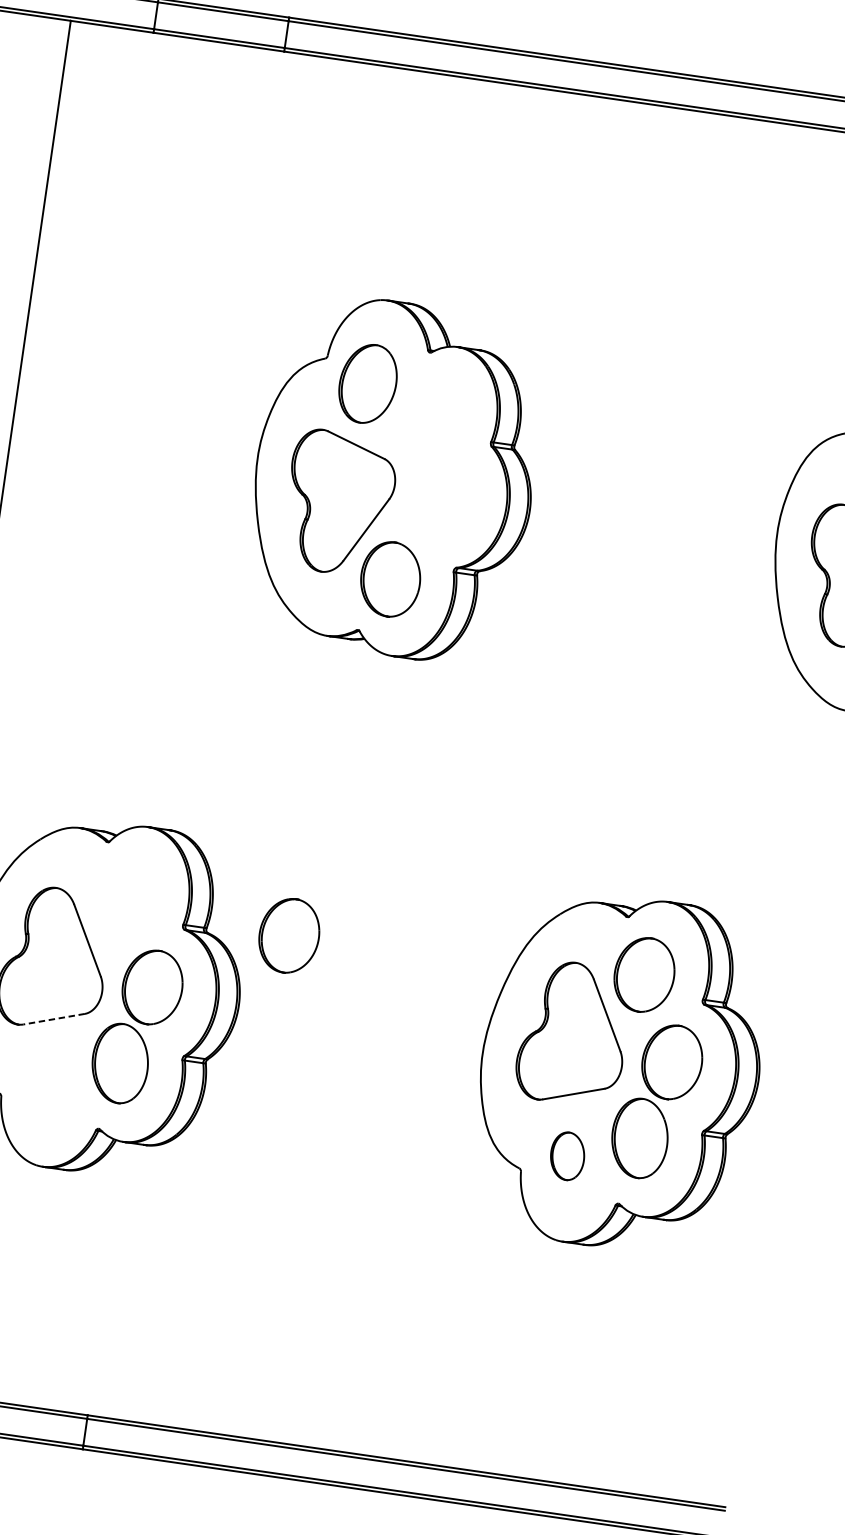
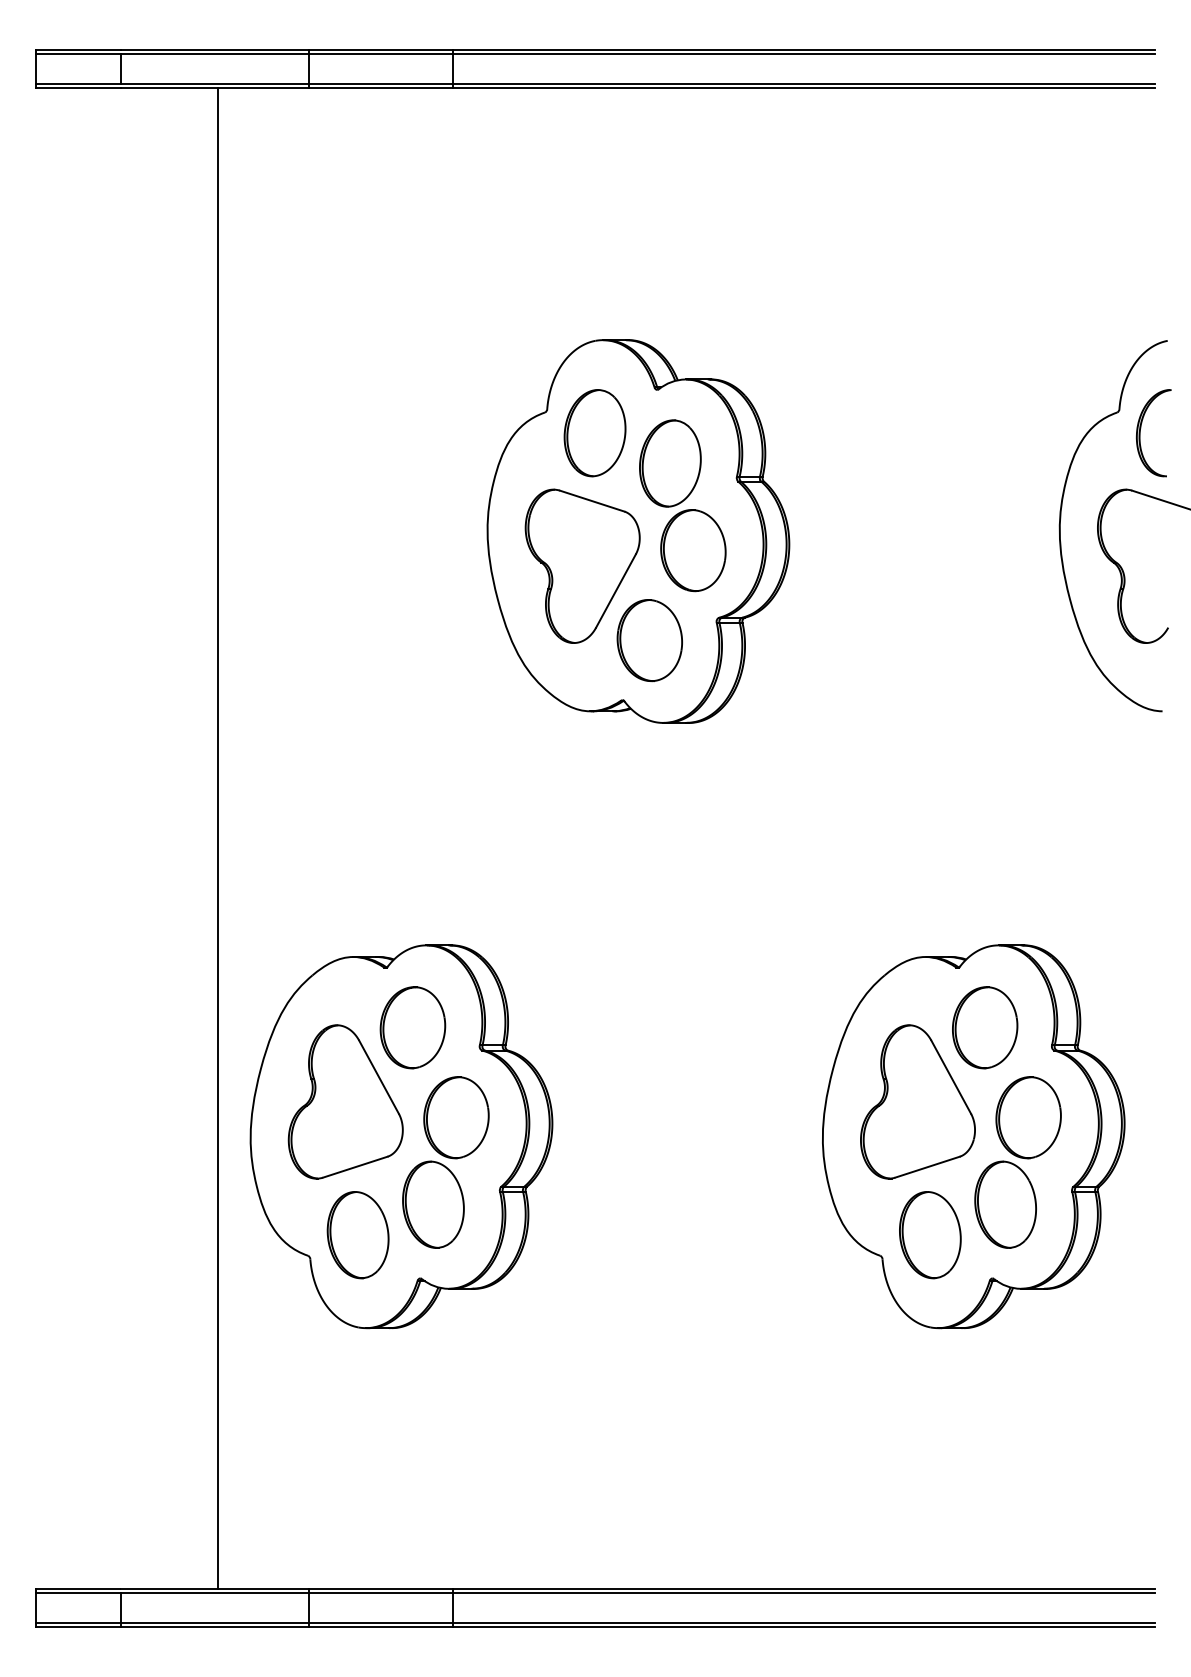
part: (437, 461) -> (682, 505), added
part: (288, 935) -> (412, 1027), moved
line: (54, 1019) -> (355, 1167), dashed -> solid
part: (47, 1081) -> (357, 1235), added
part: (567, 1156) -> (930, 1235), size x1.67

